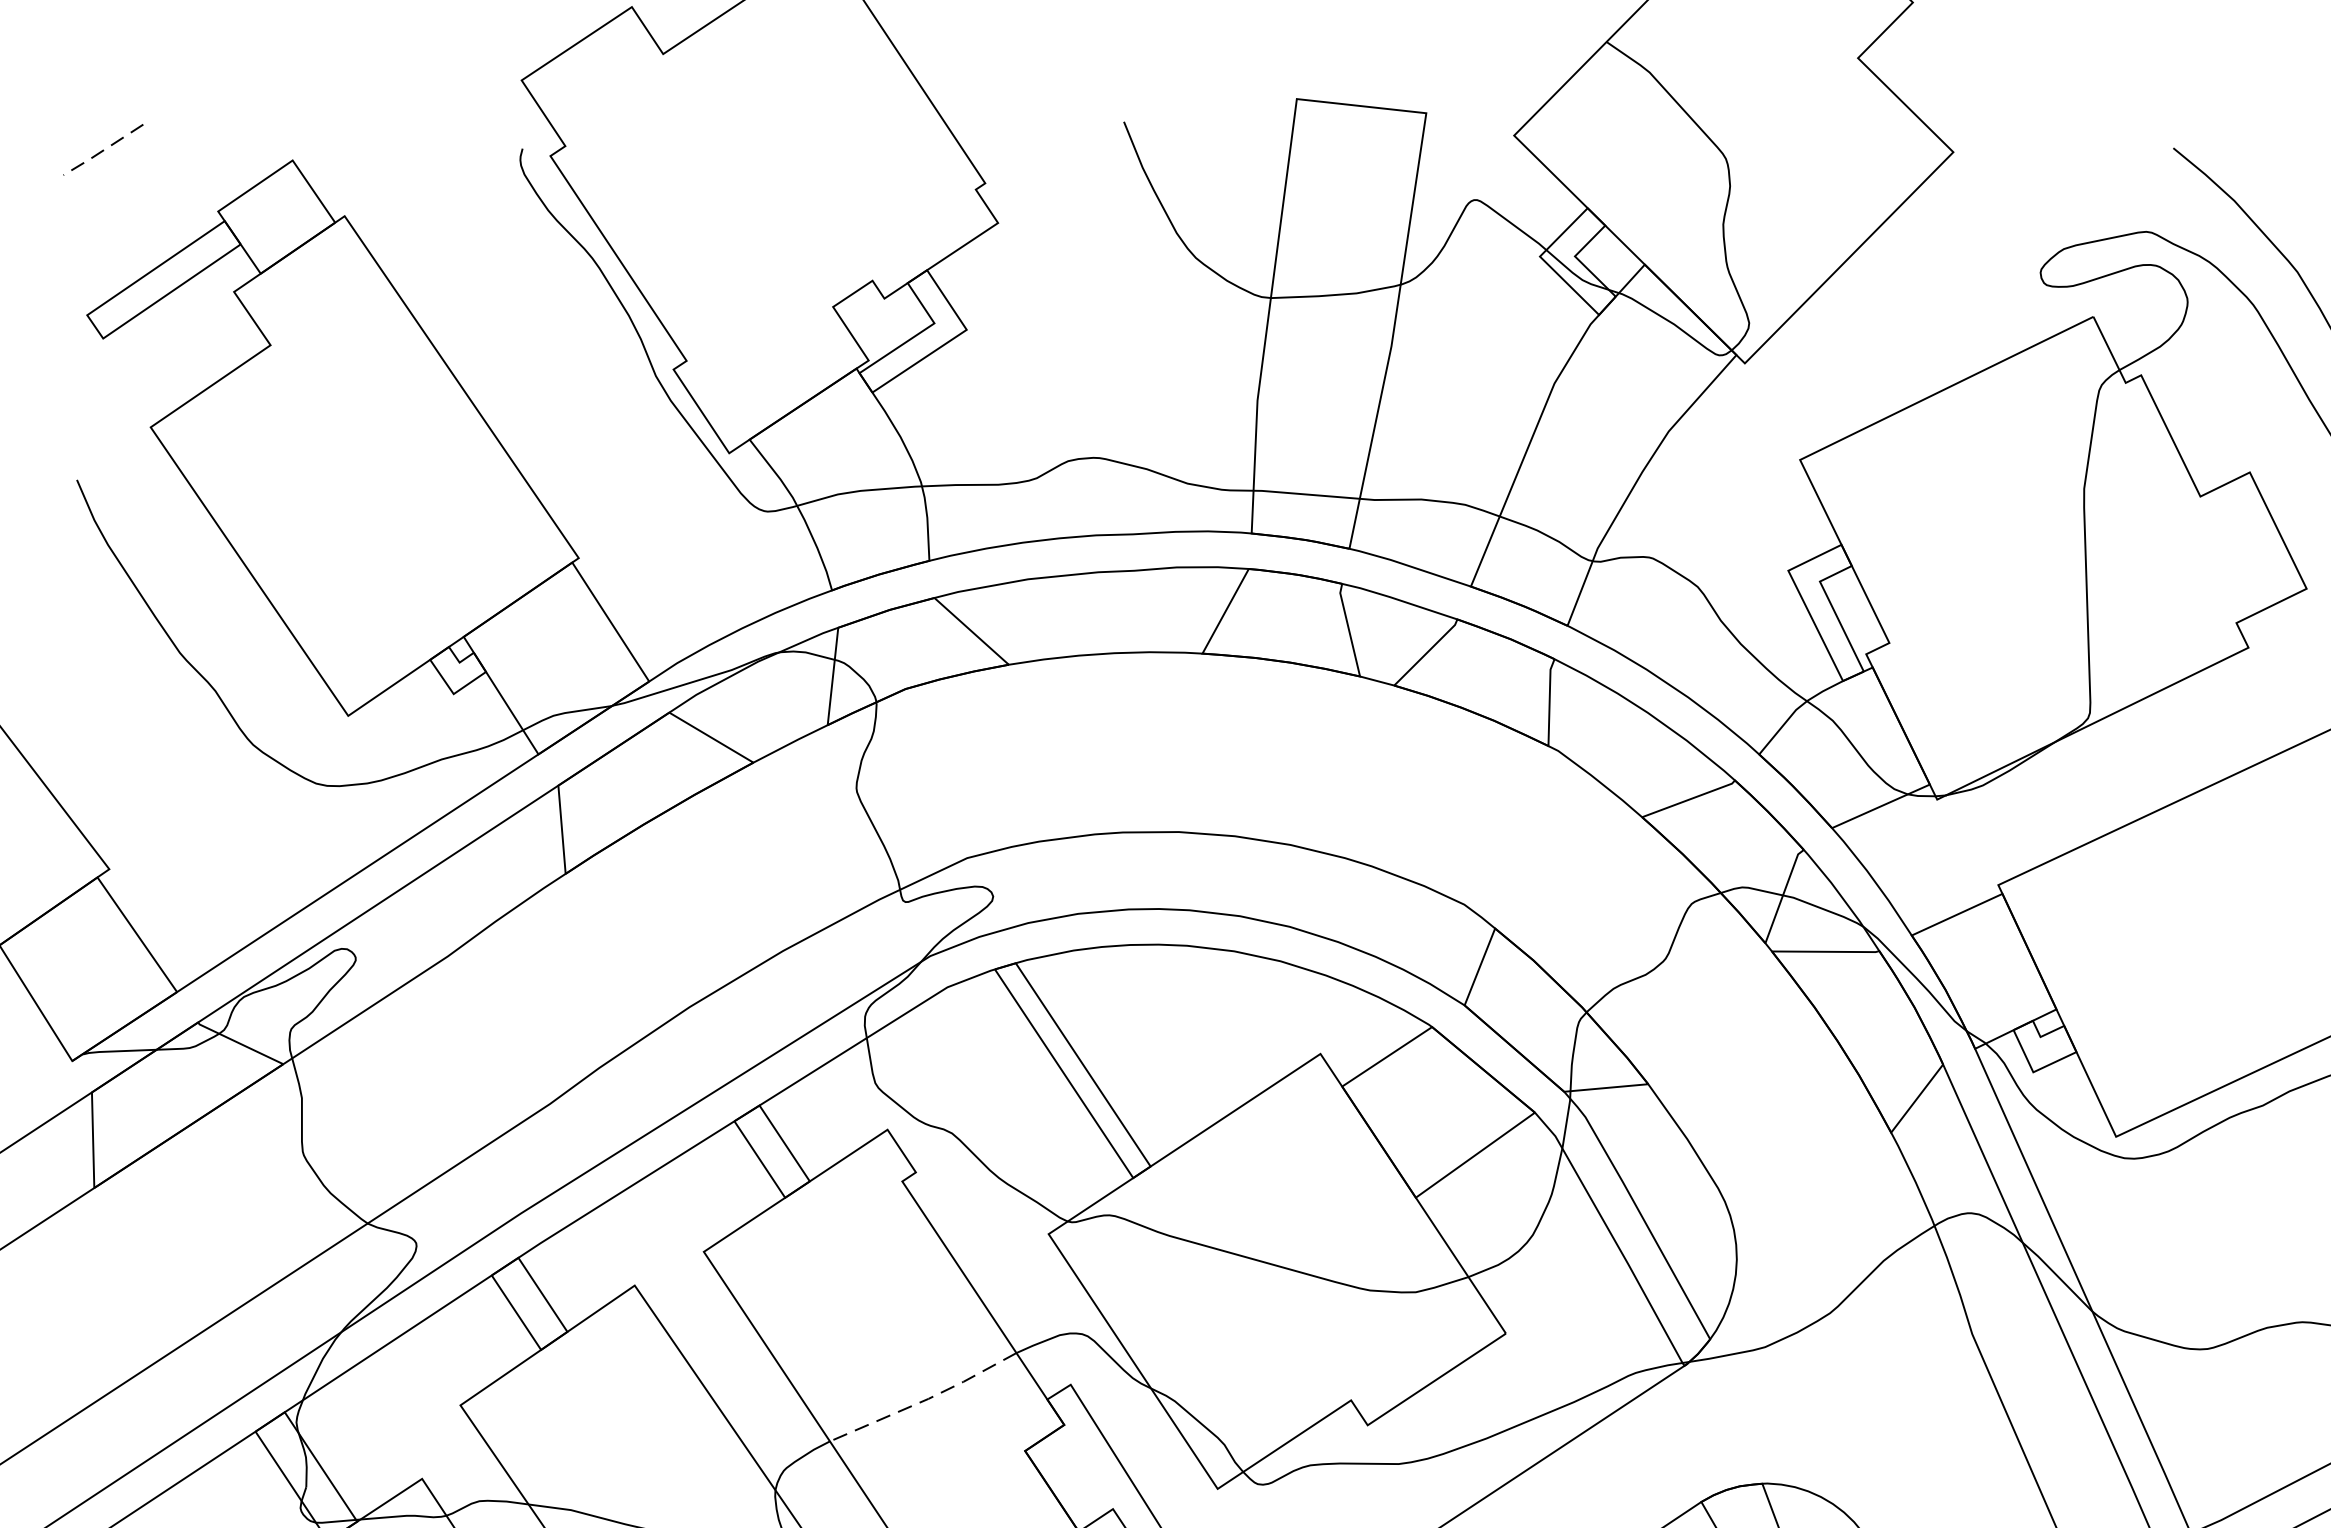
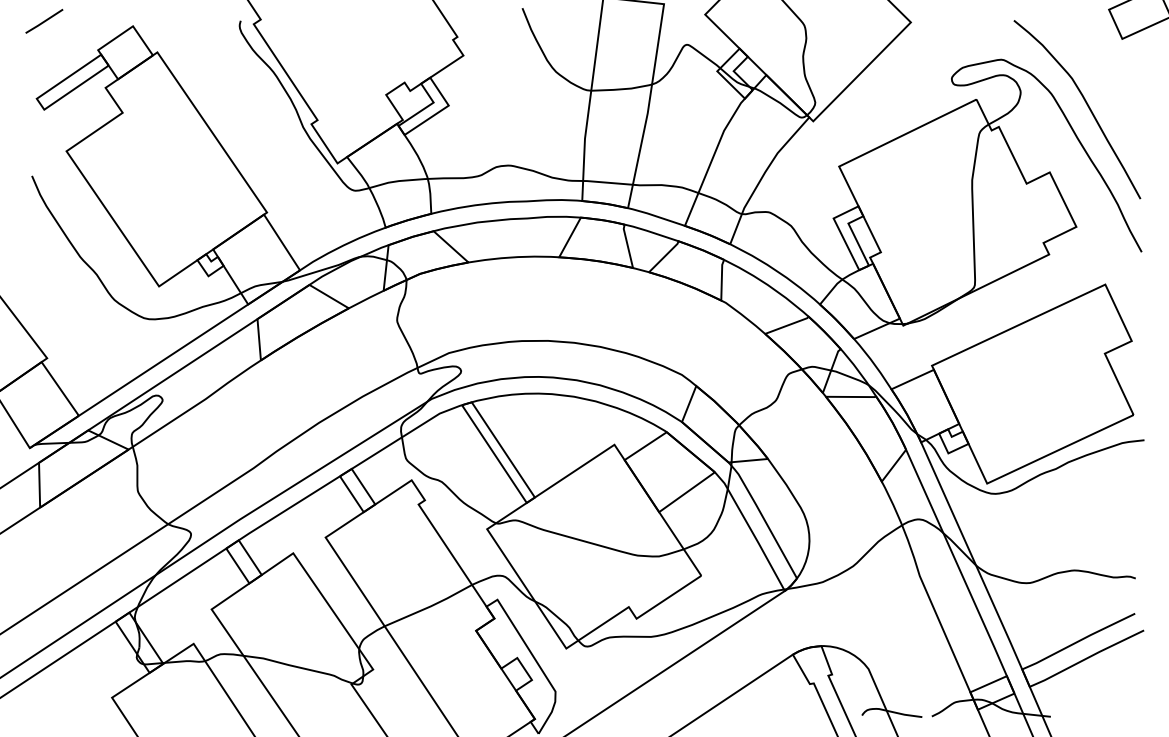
line: (101, 150) -> (43, 21), dashed -> solid
line: (927, 1399) -> (430, 606), dashed -> solid

